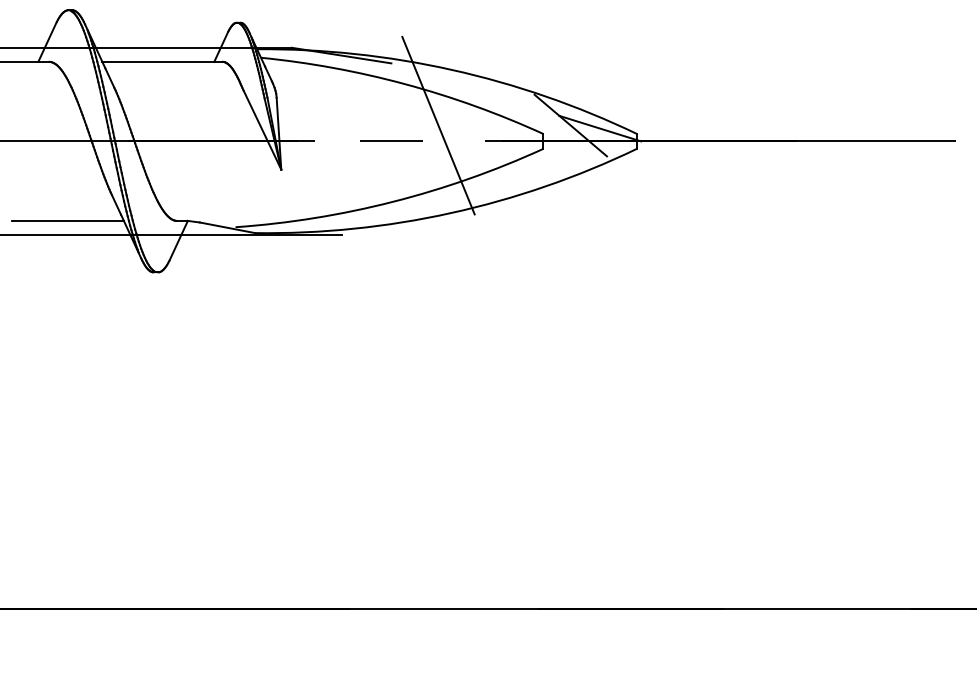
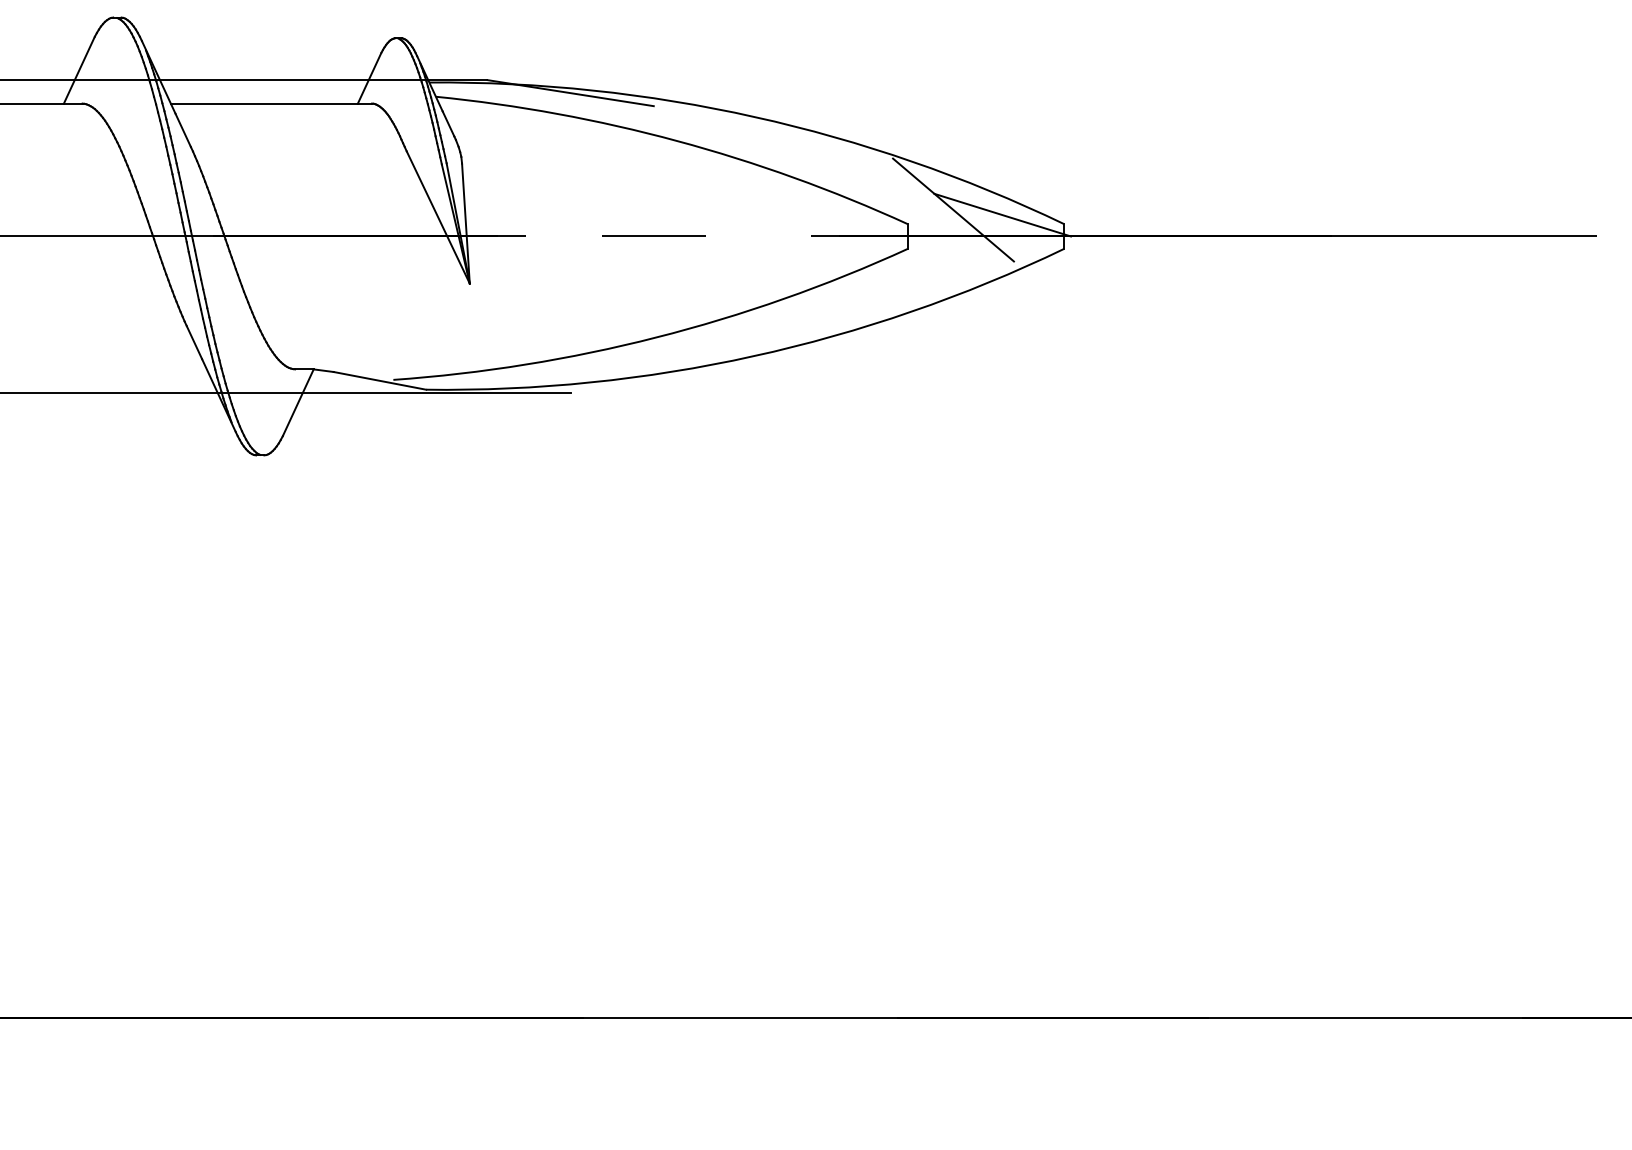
line: (438, 125) -> (732, 209), removed
line: (67, 220) -> (112, 368), removed

